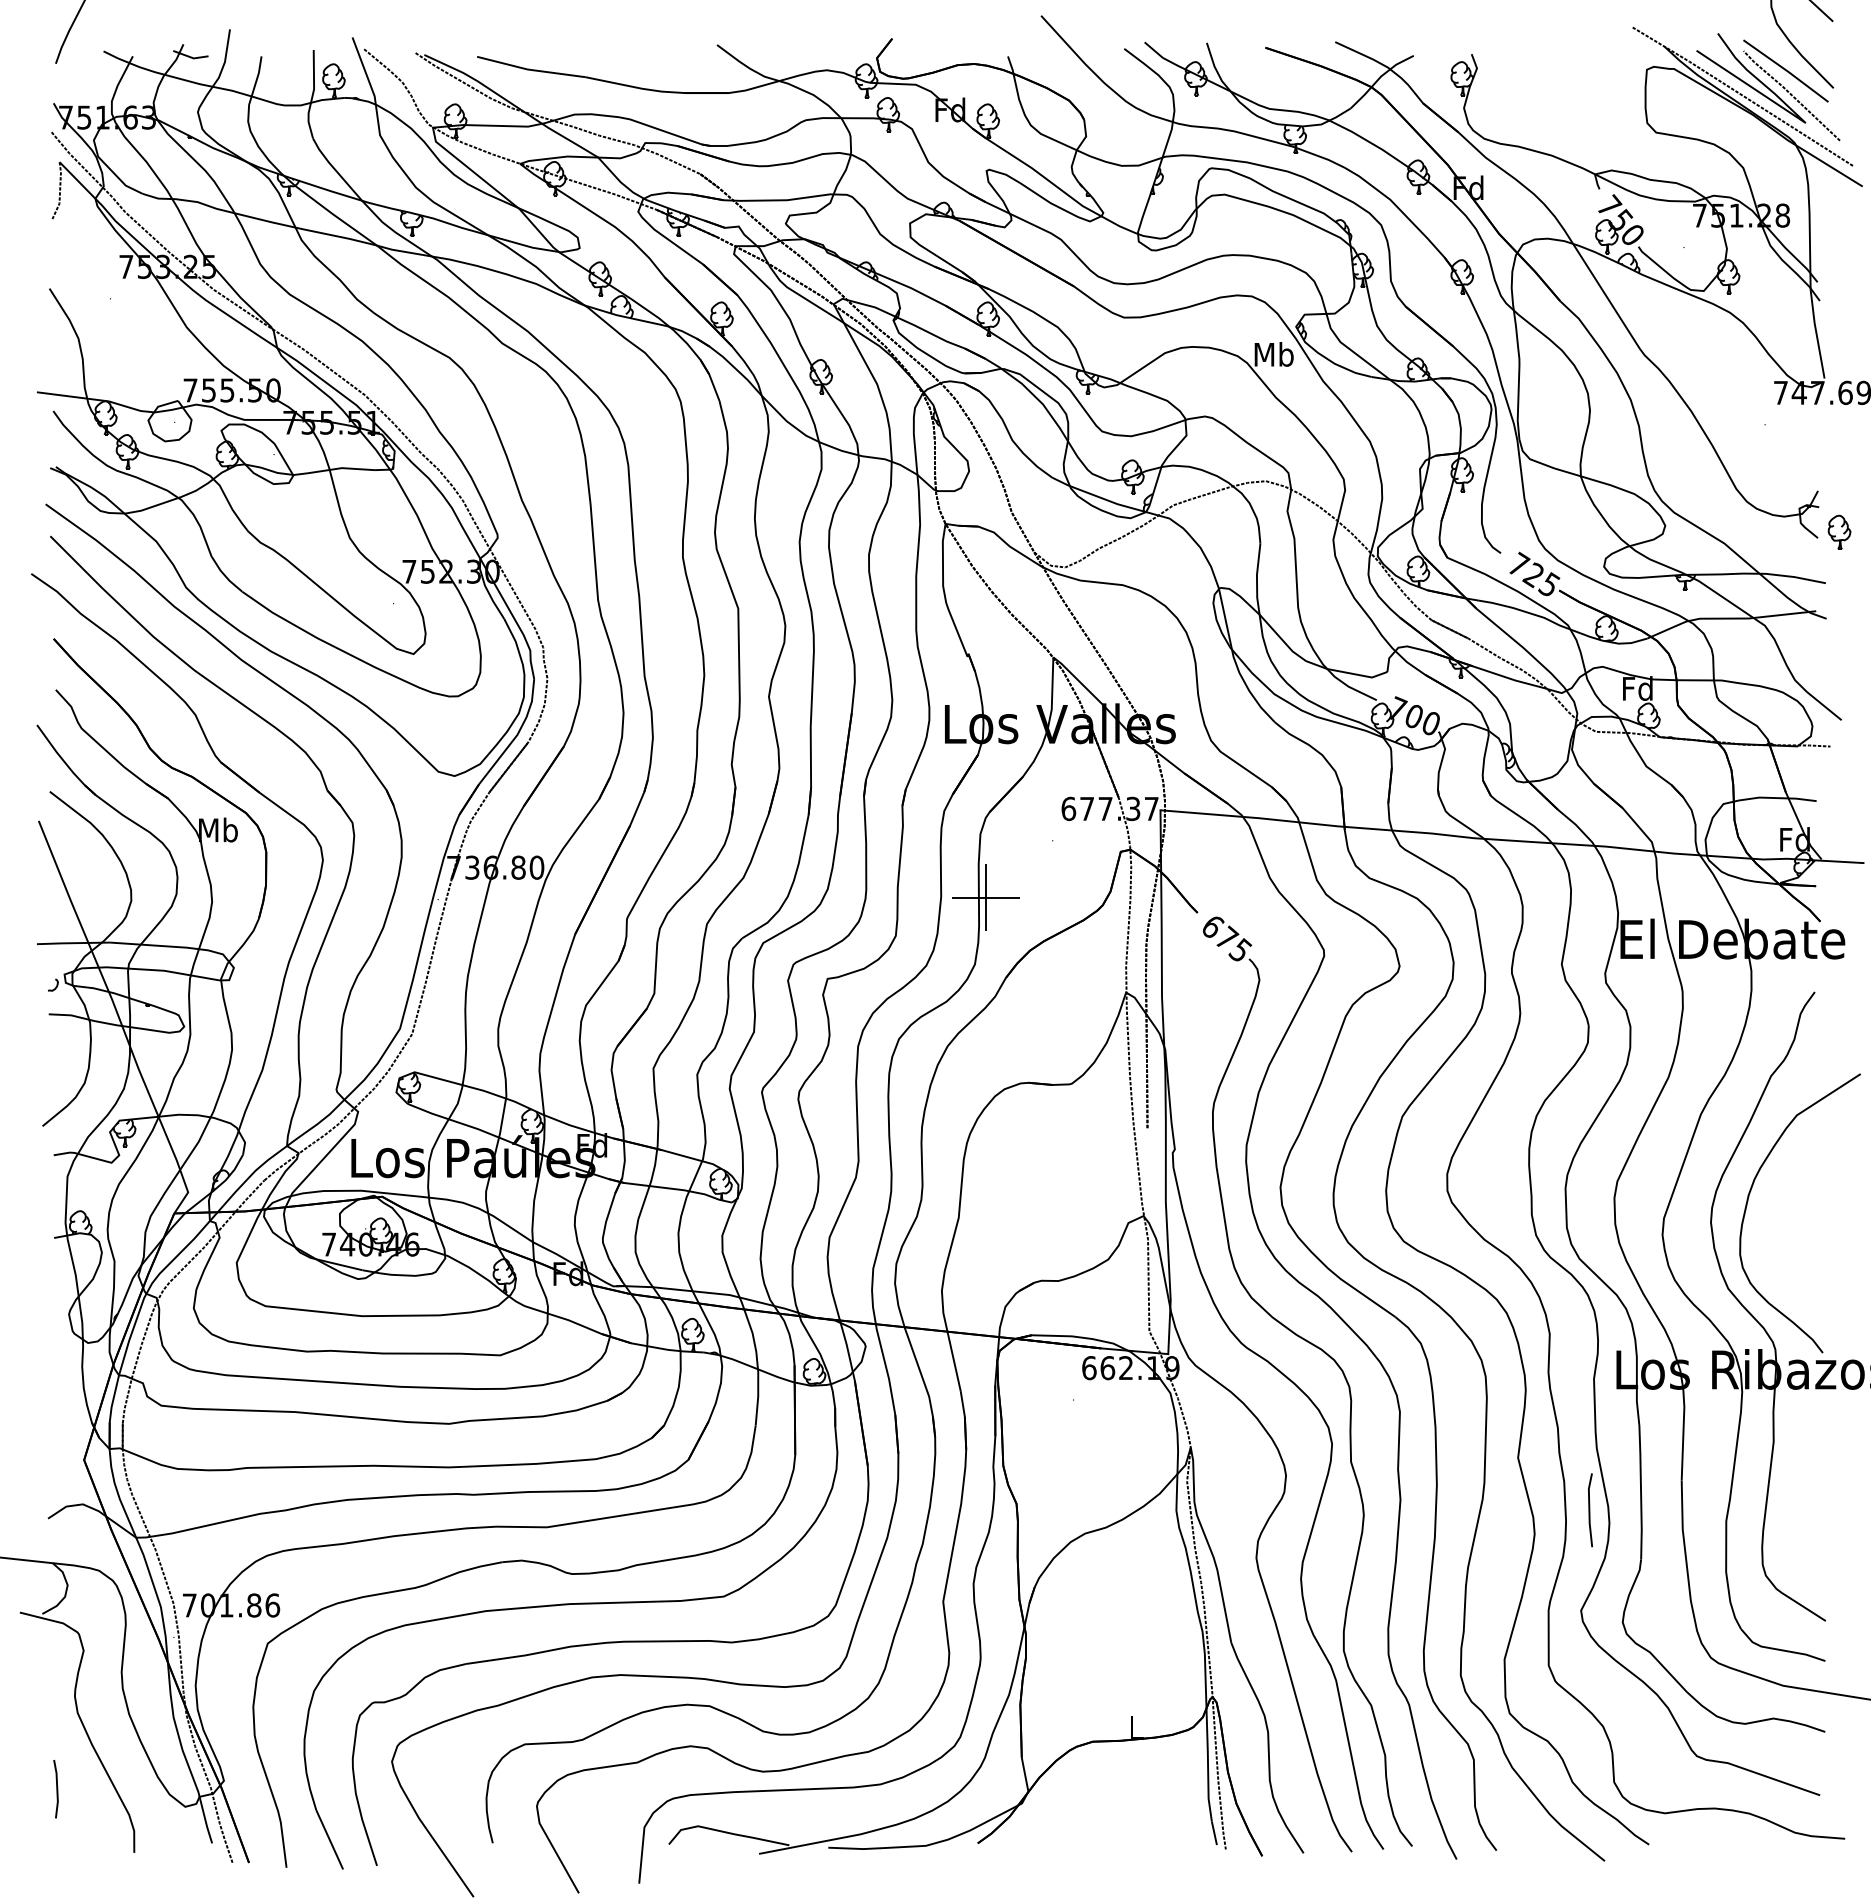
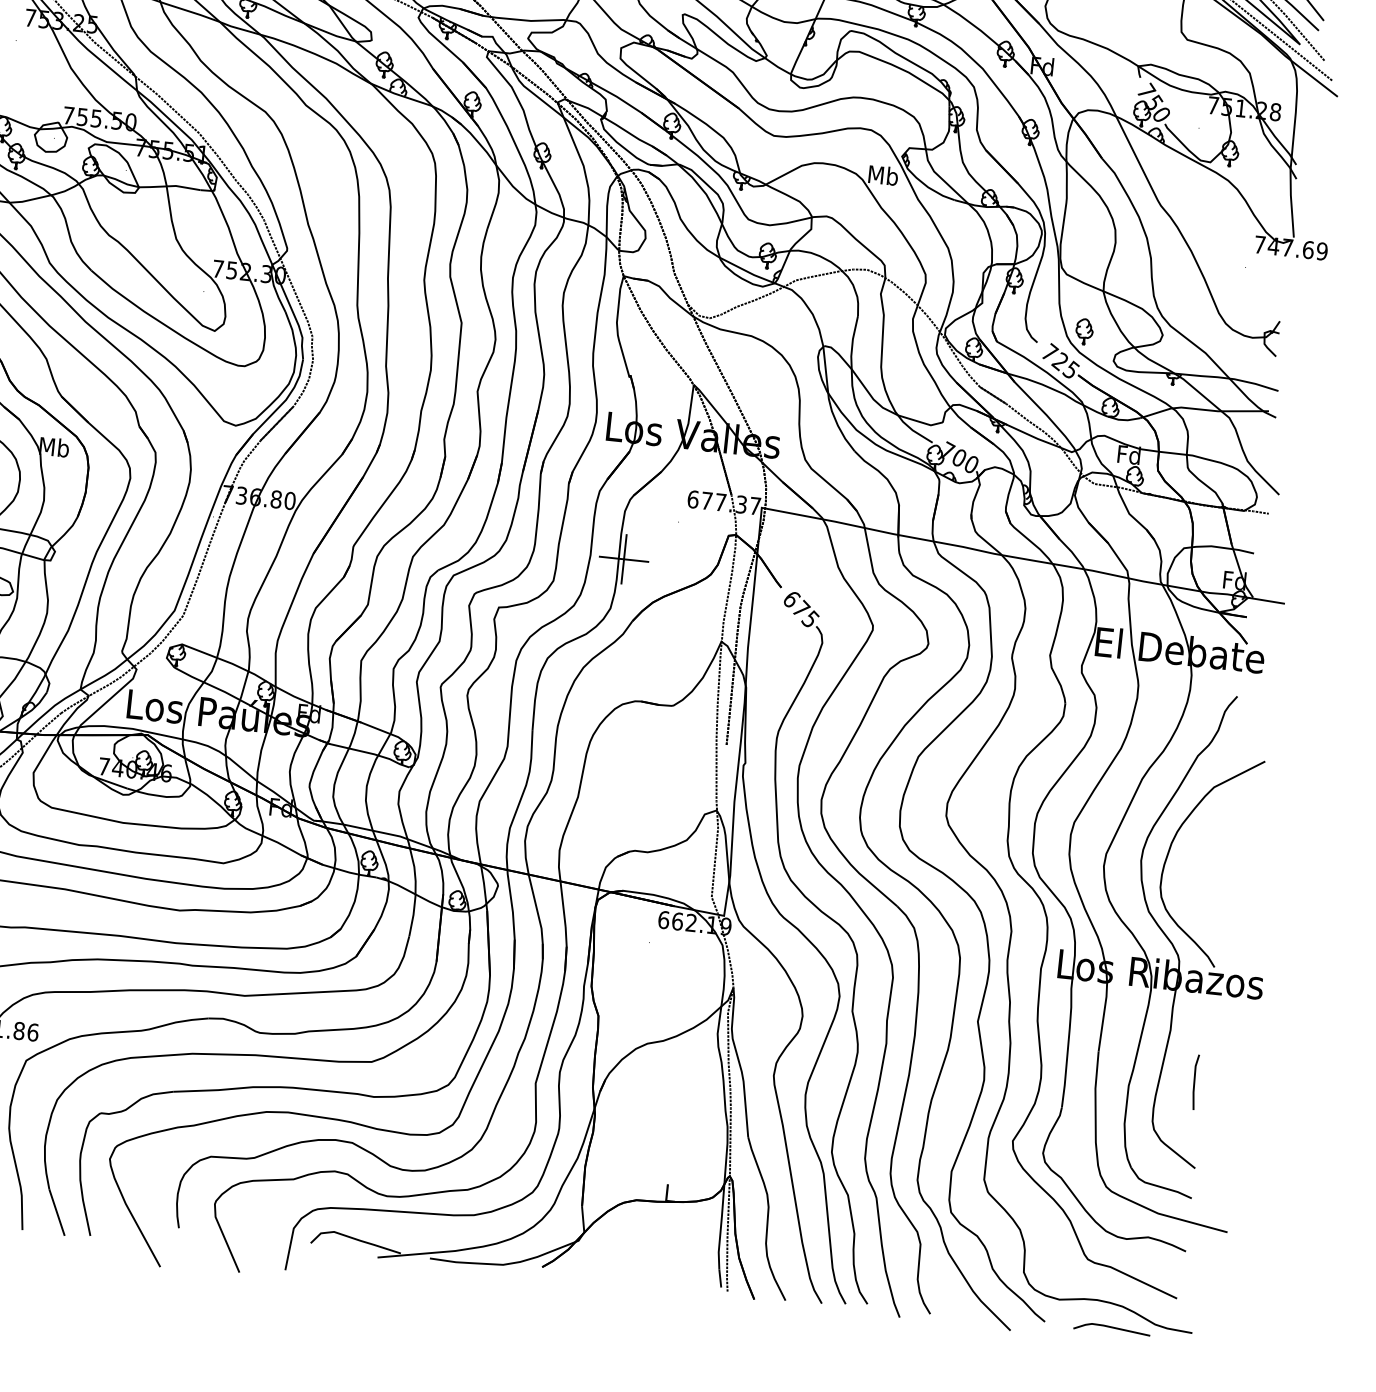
part: (1839, 531) -> (1084, 331), moved
line: (1590, 1510) -> (1195, 1082), moved
line: (1738, 1843) -> (1112, 1328), added

